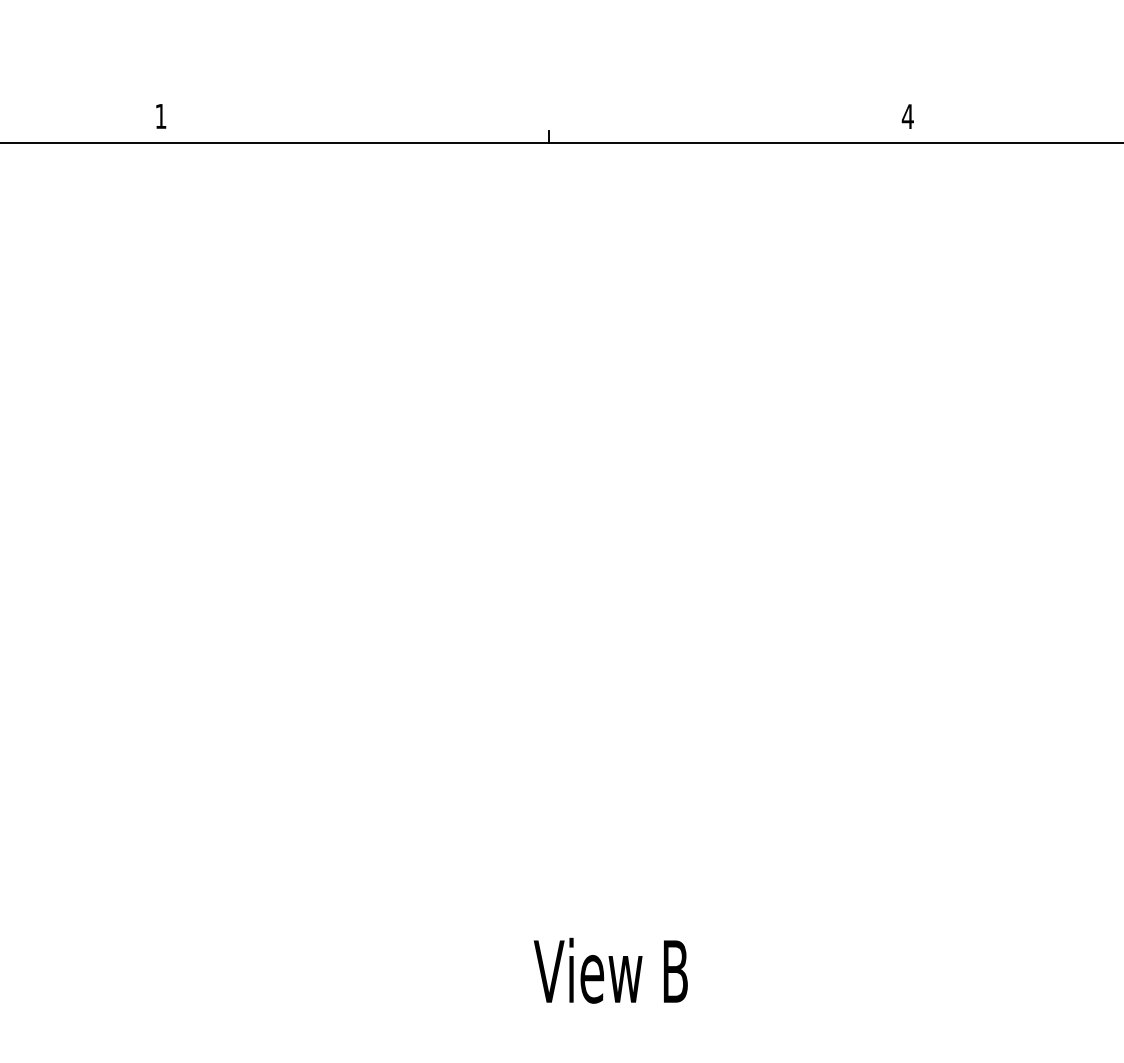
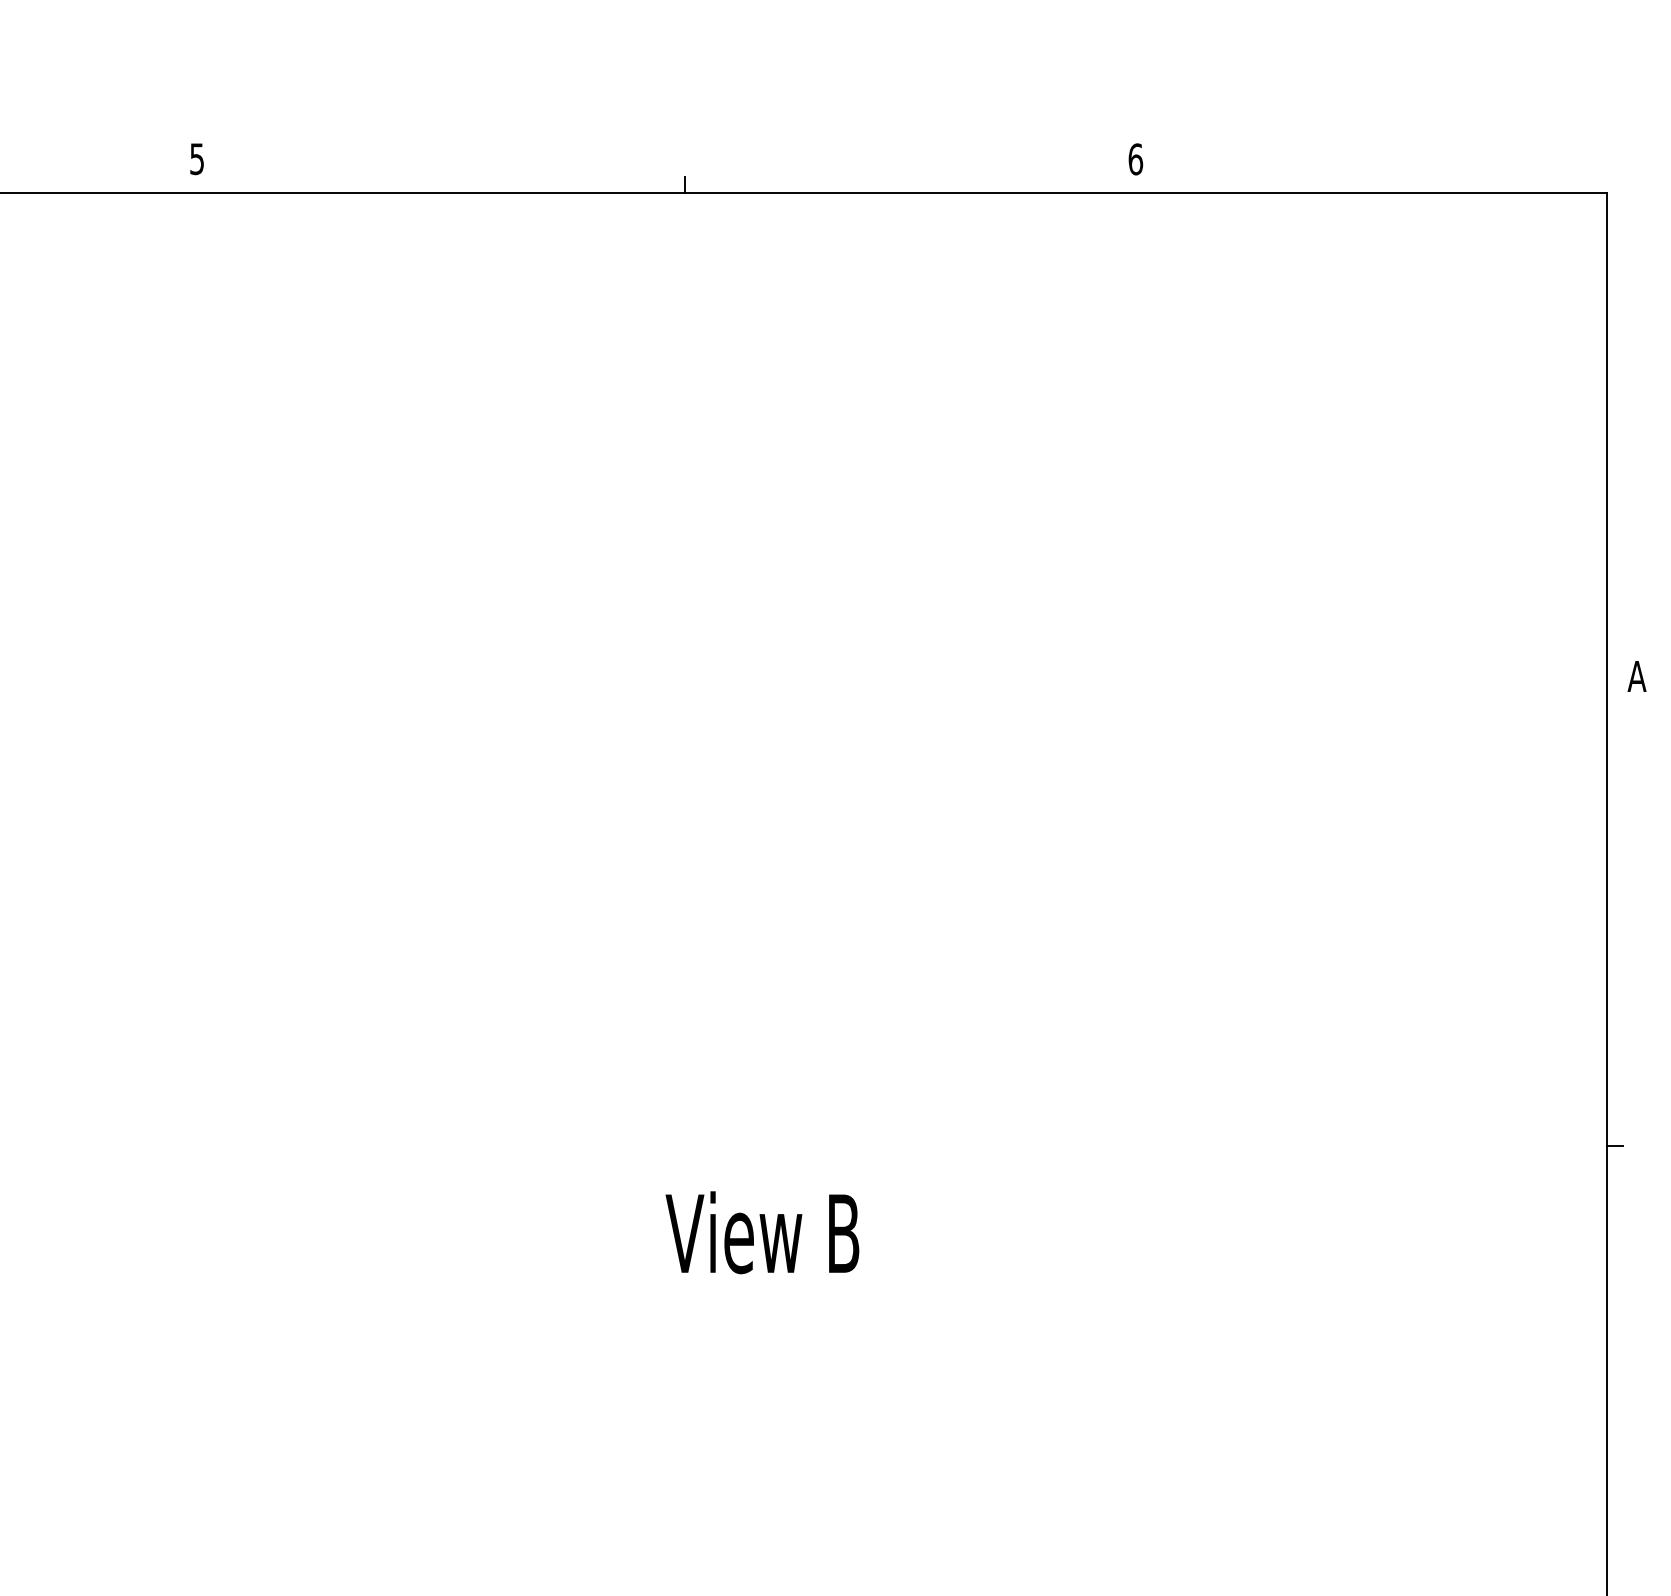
text: (160, 116) -> (196, 159), 1 -> 5
text: (907, 116) -> (1135, 159), 4 -> 6

